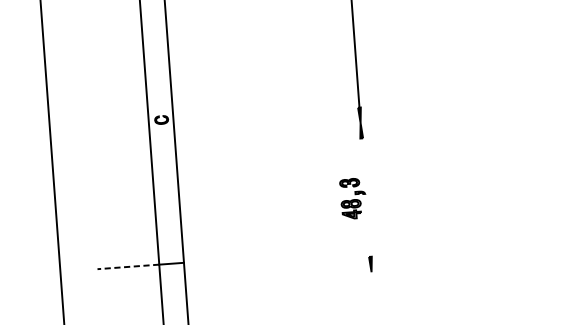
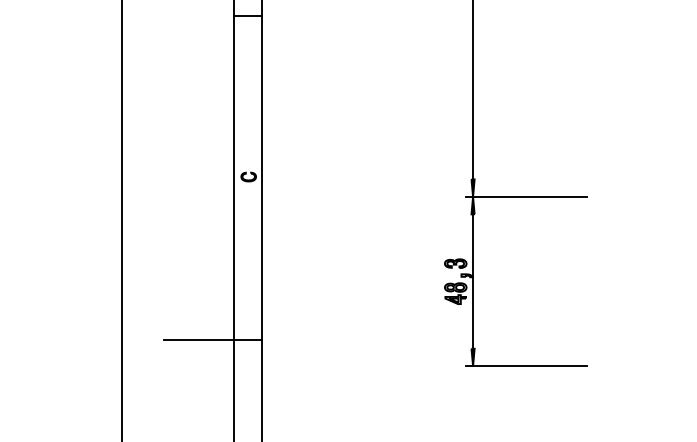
line: (407, 119) -> (526, 196), added
line: (366, 197) -> (473, 281), added
line: (127, 267) -> (198, 340), dashed -> solid
line: (418, 269) -> (526, 366), added

